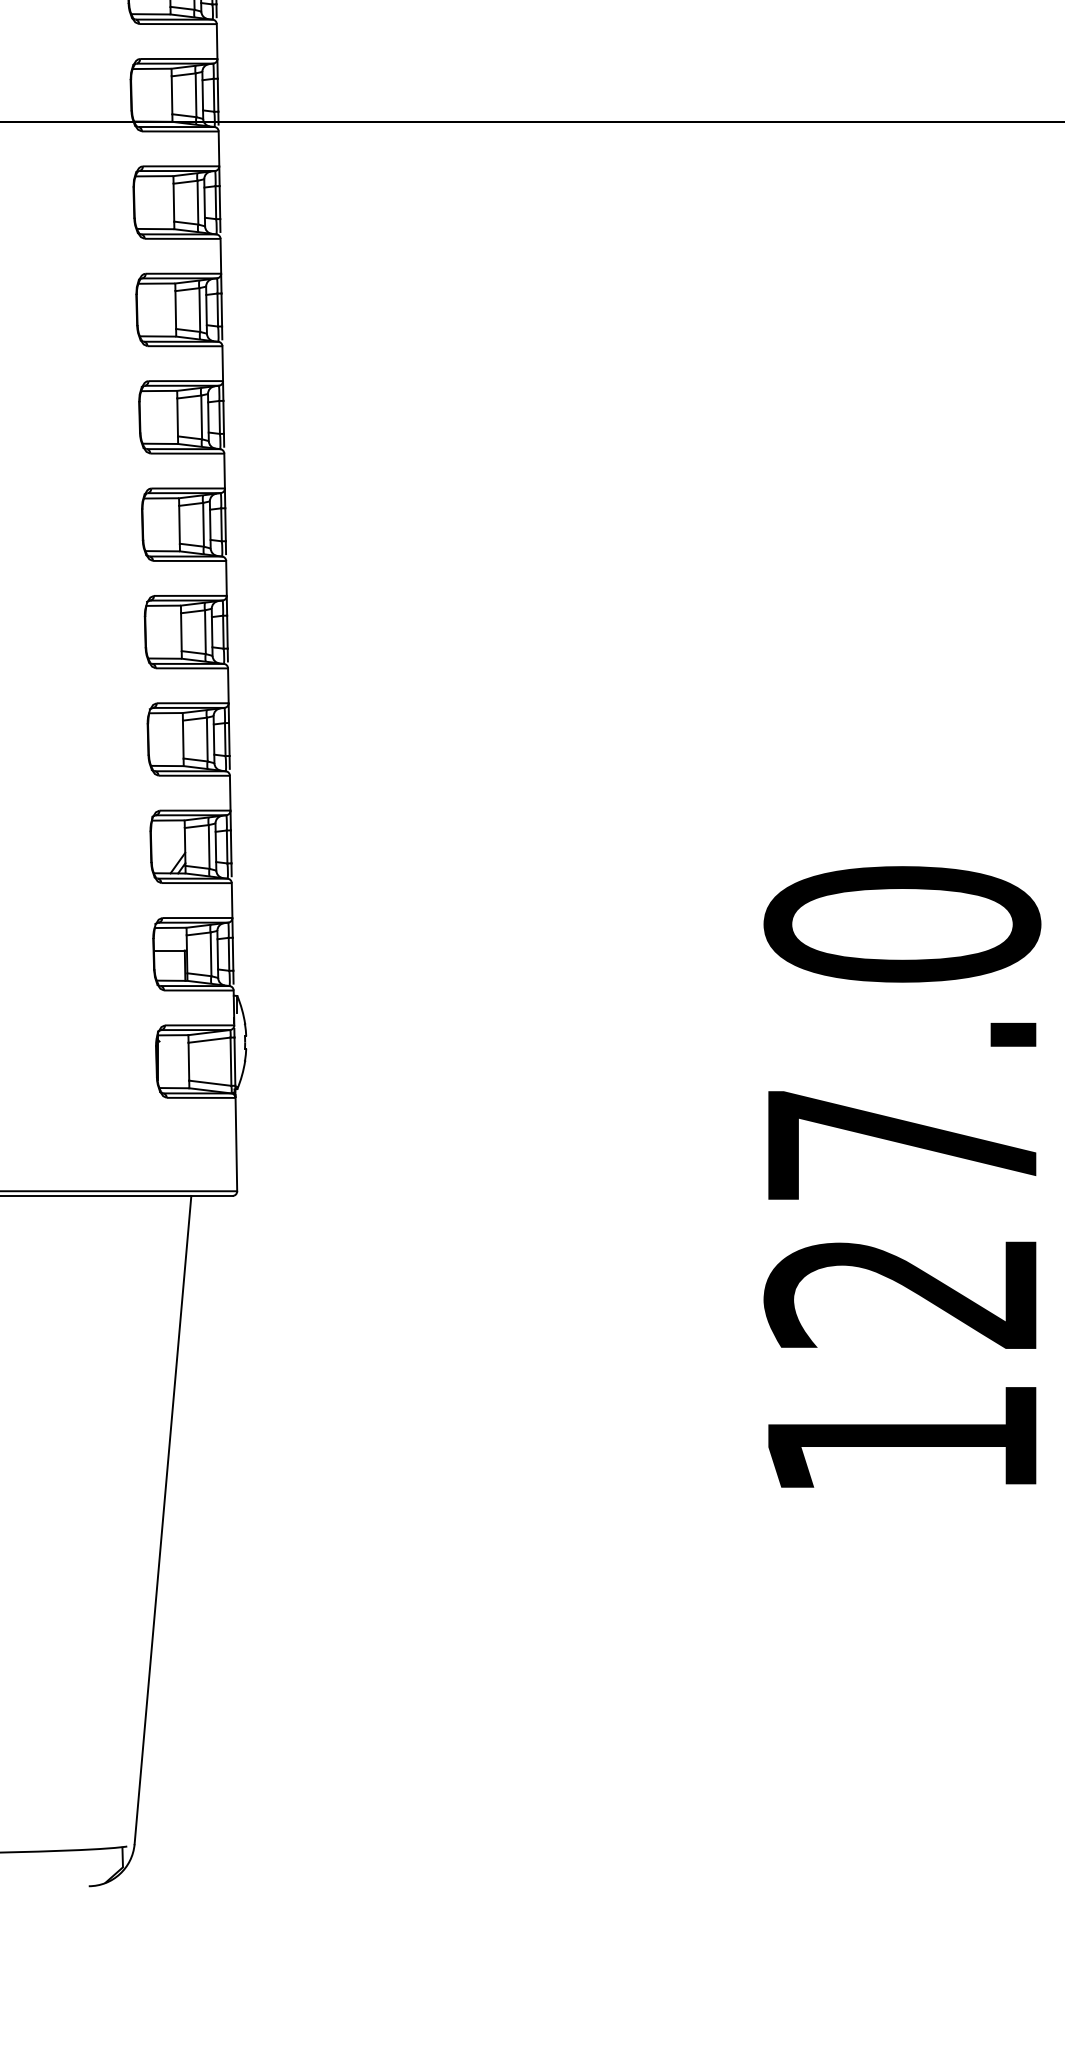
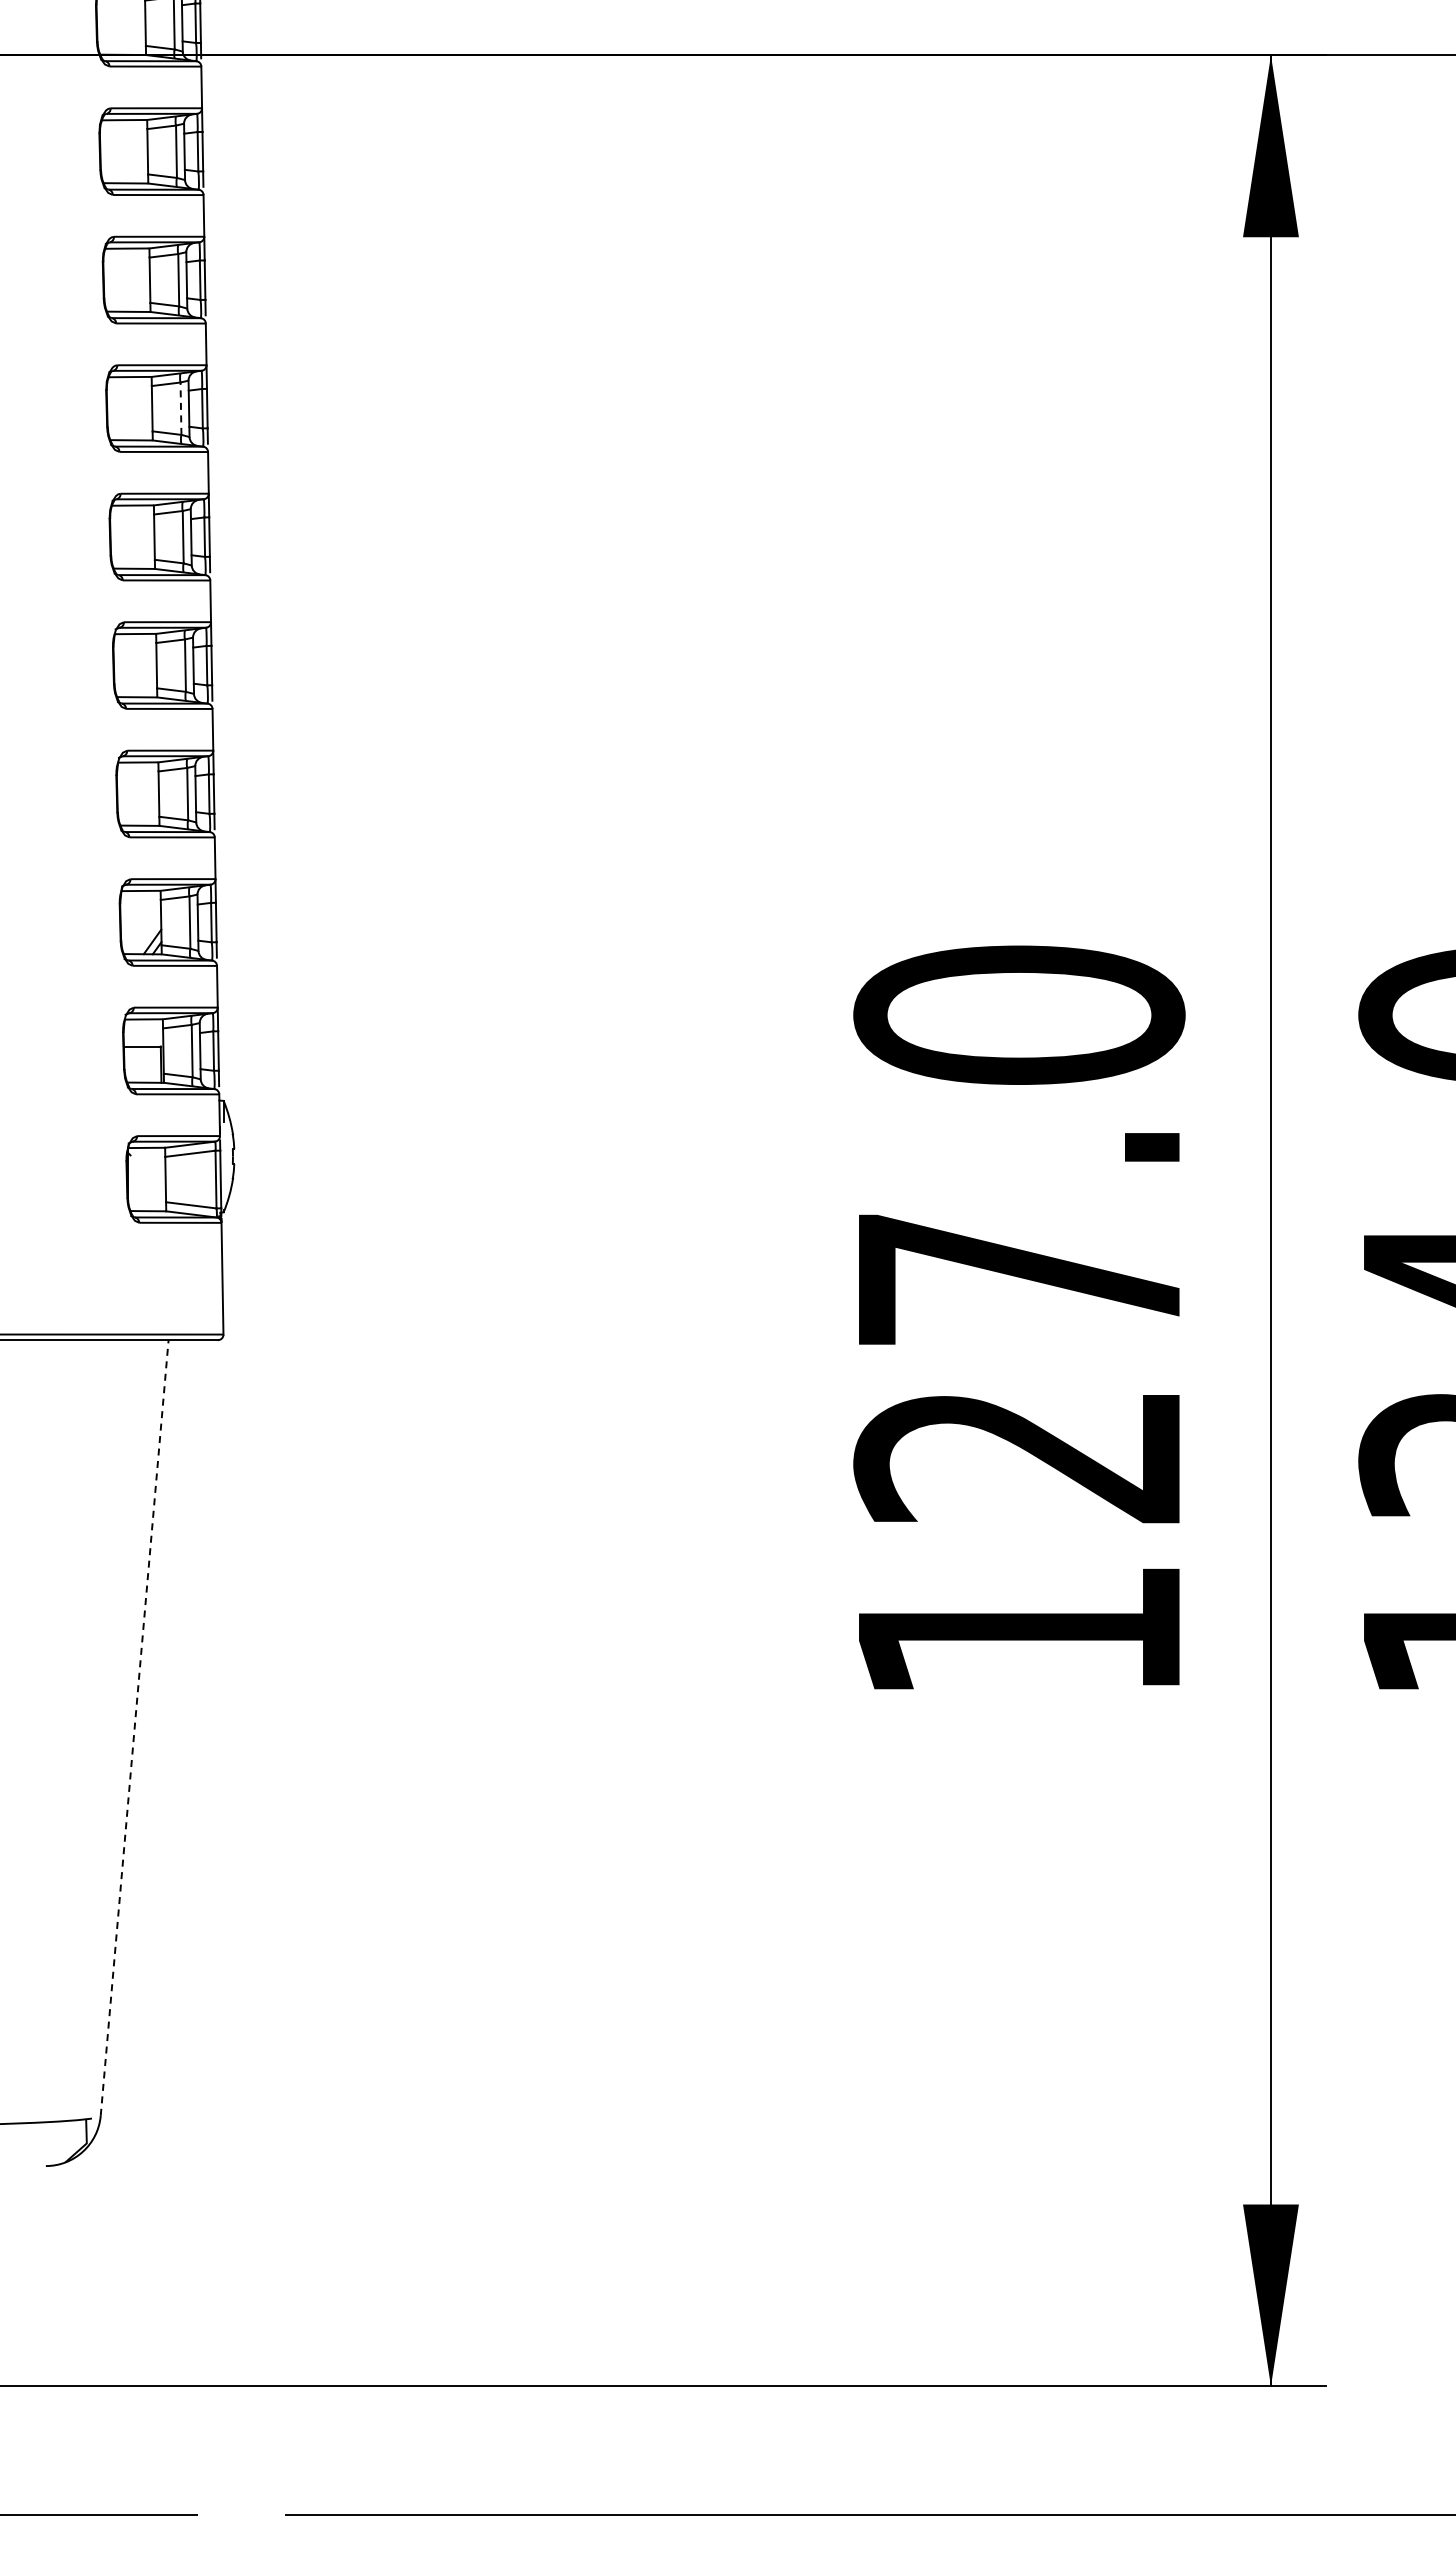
line: (201, 417) -> (180, 408), solid -> dashed
line: (162, 1519) -> (134, 1727), solid -> dashed

